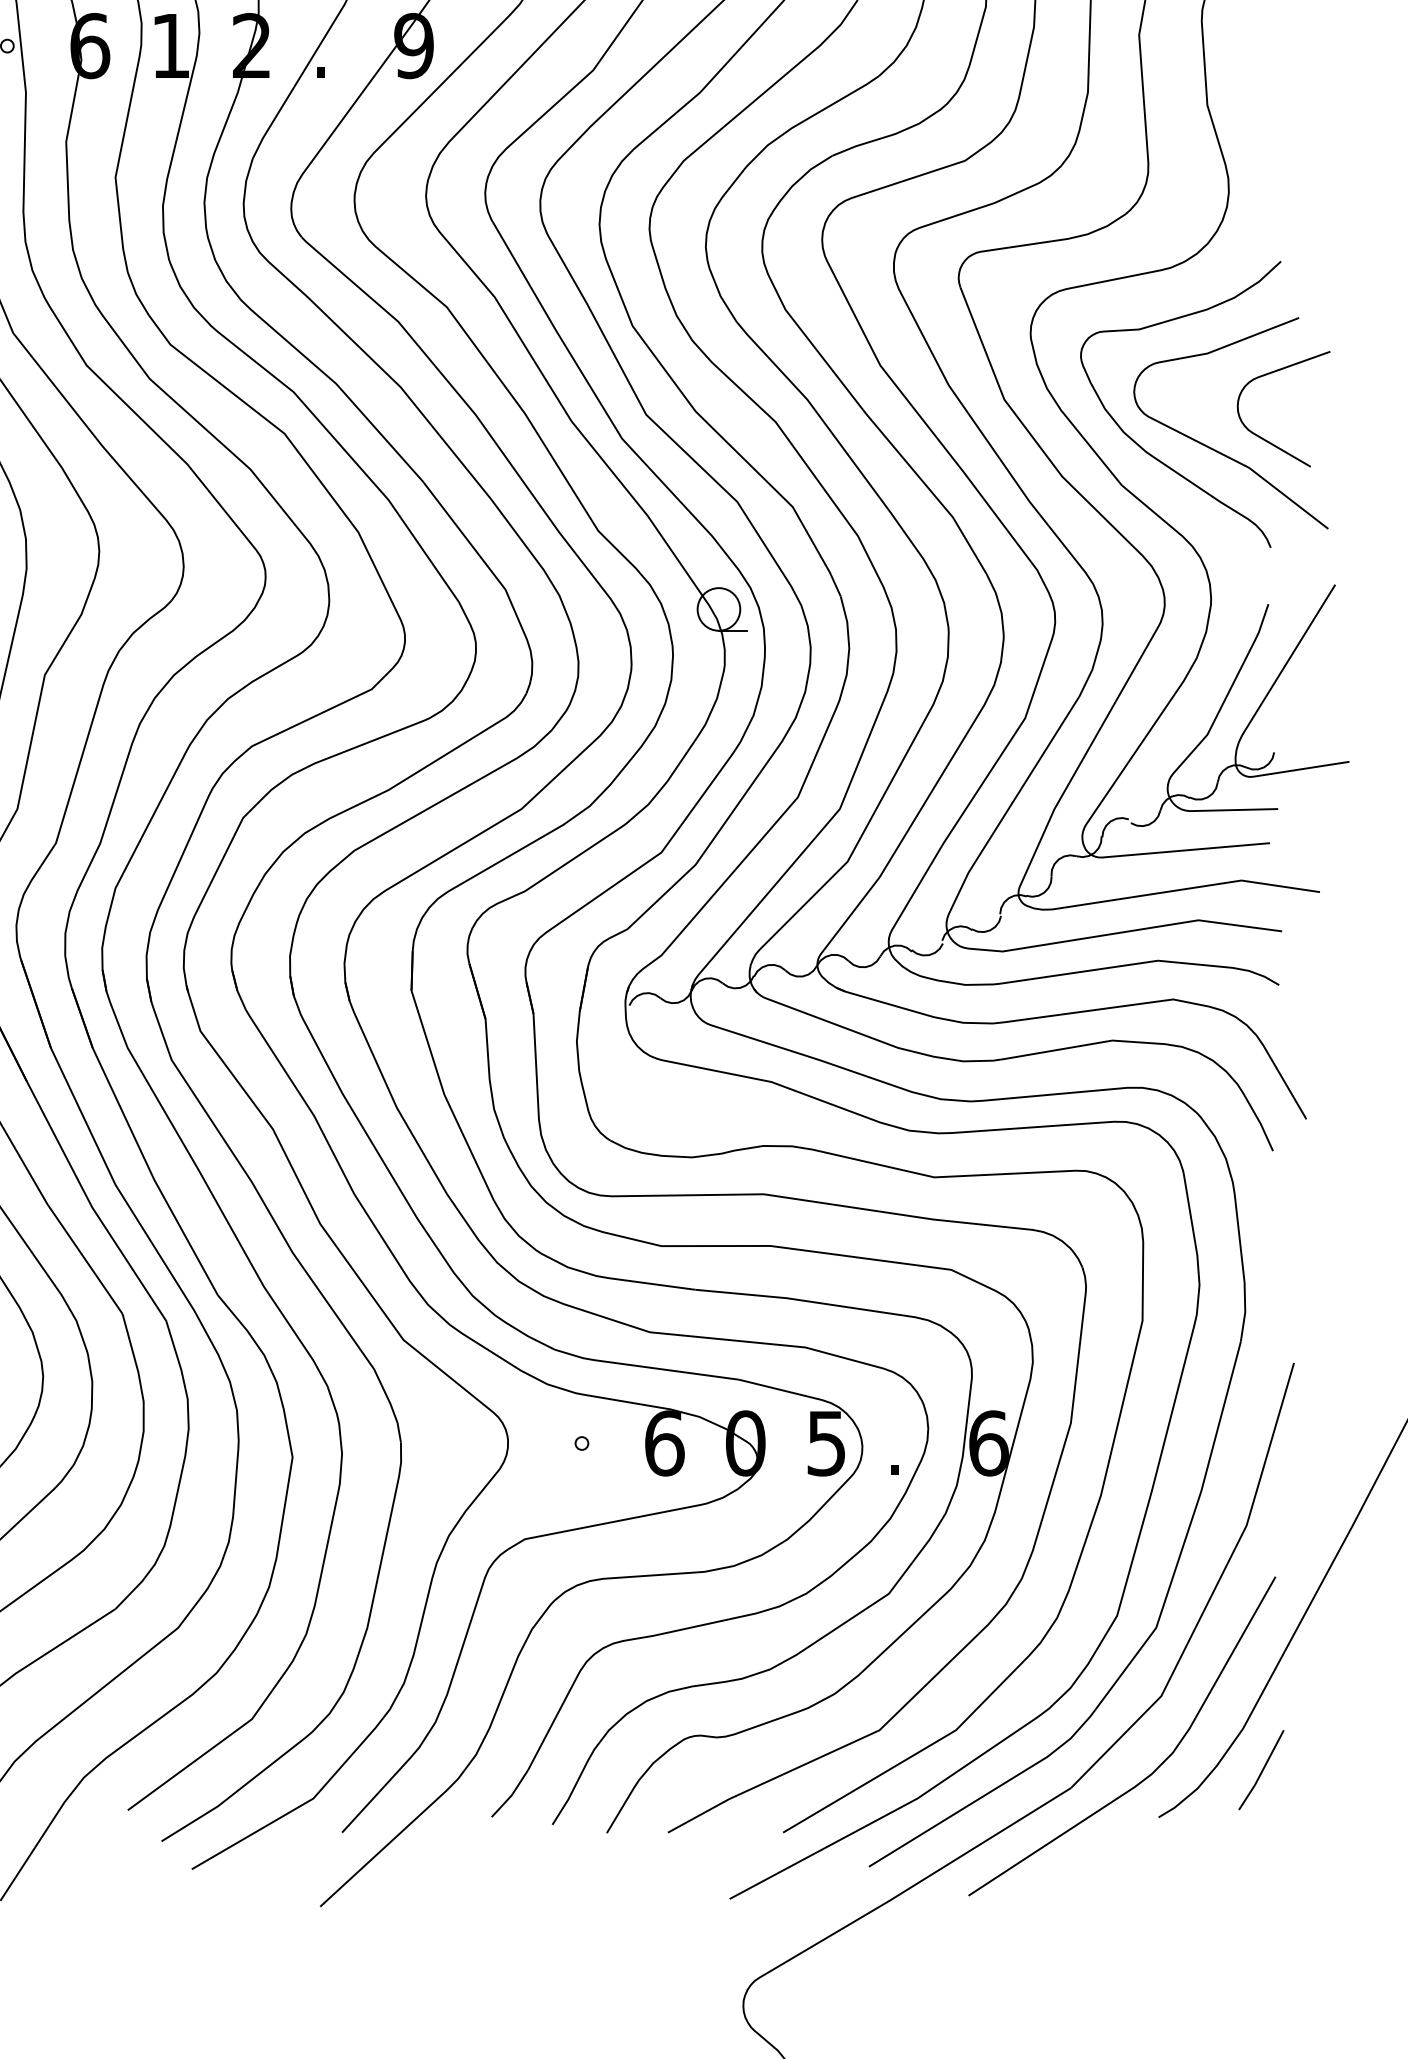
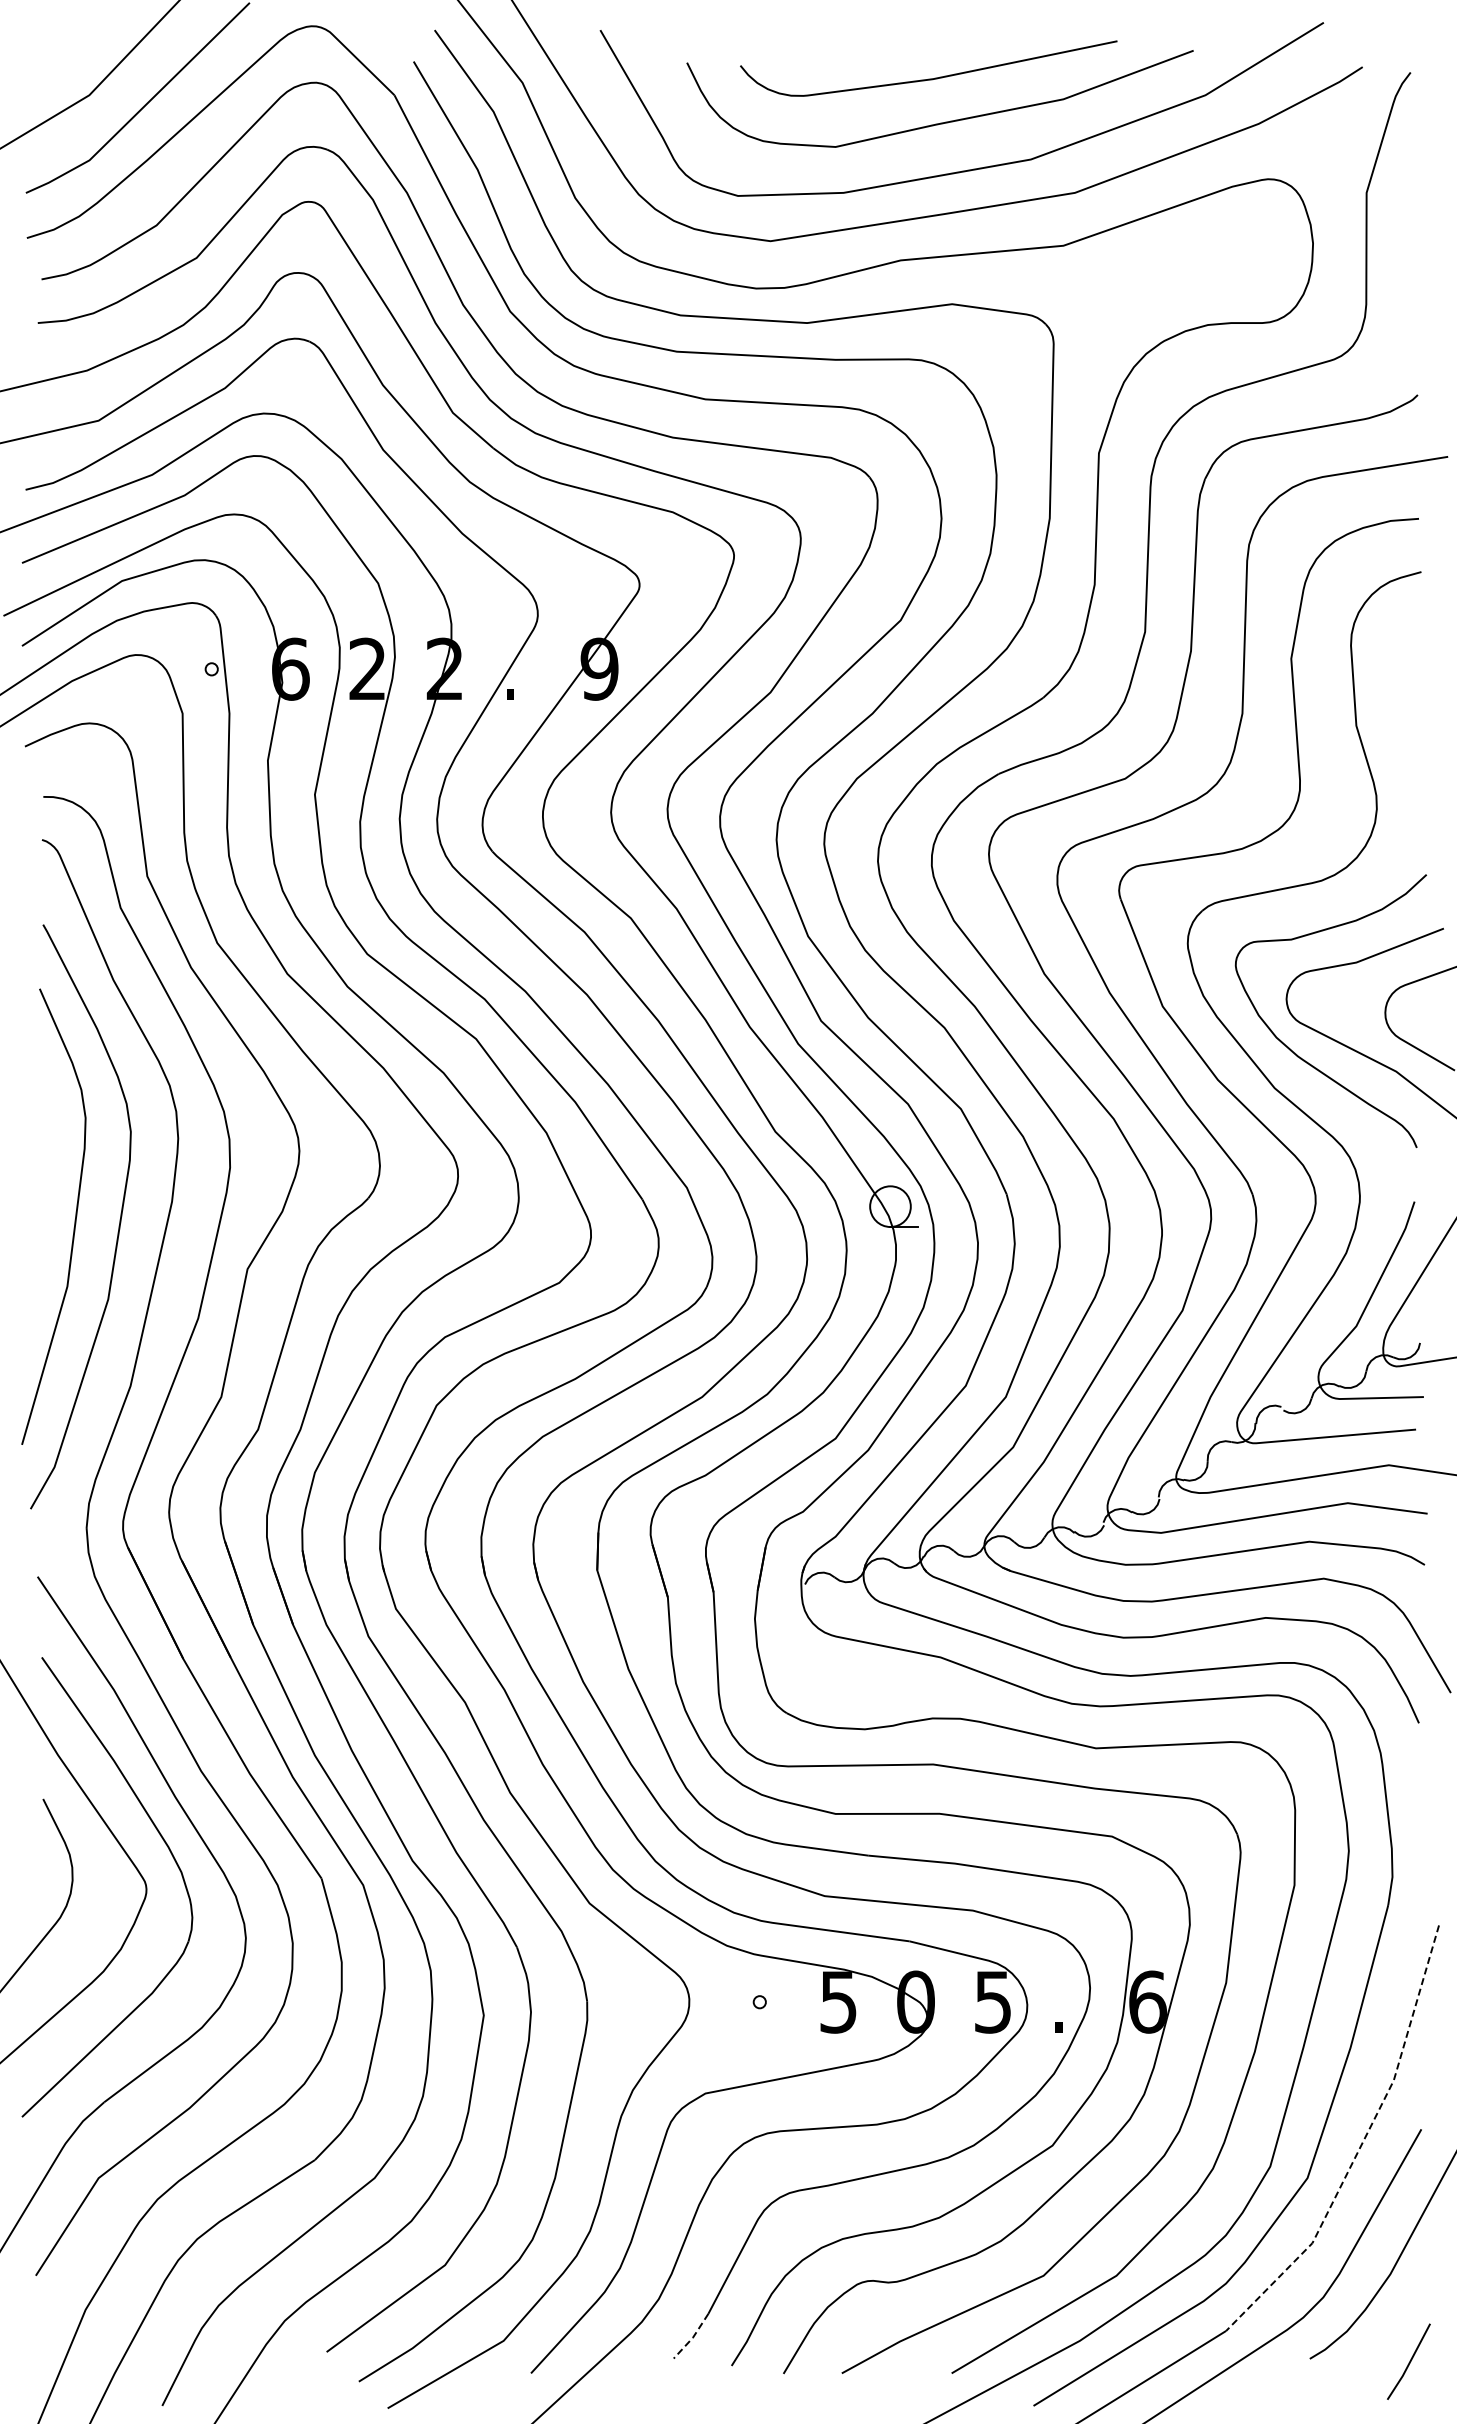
text: (169, 45) -> (366, 668), 1 -> 2
text: (664, 1442) -> (838, 2001), 6 -> 5
line: (1212, 1592) -> (1361, 2144), solid -> dashed
line: (1262, 1769) -> (1409, 2361), moved
line: (511, 1795) -> (692, 2337), solid -> dashed

